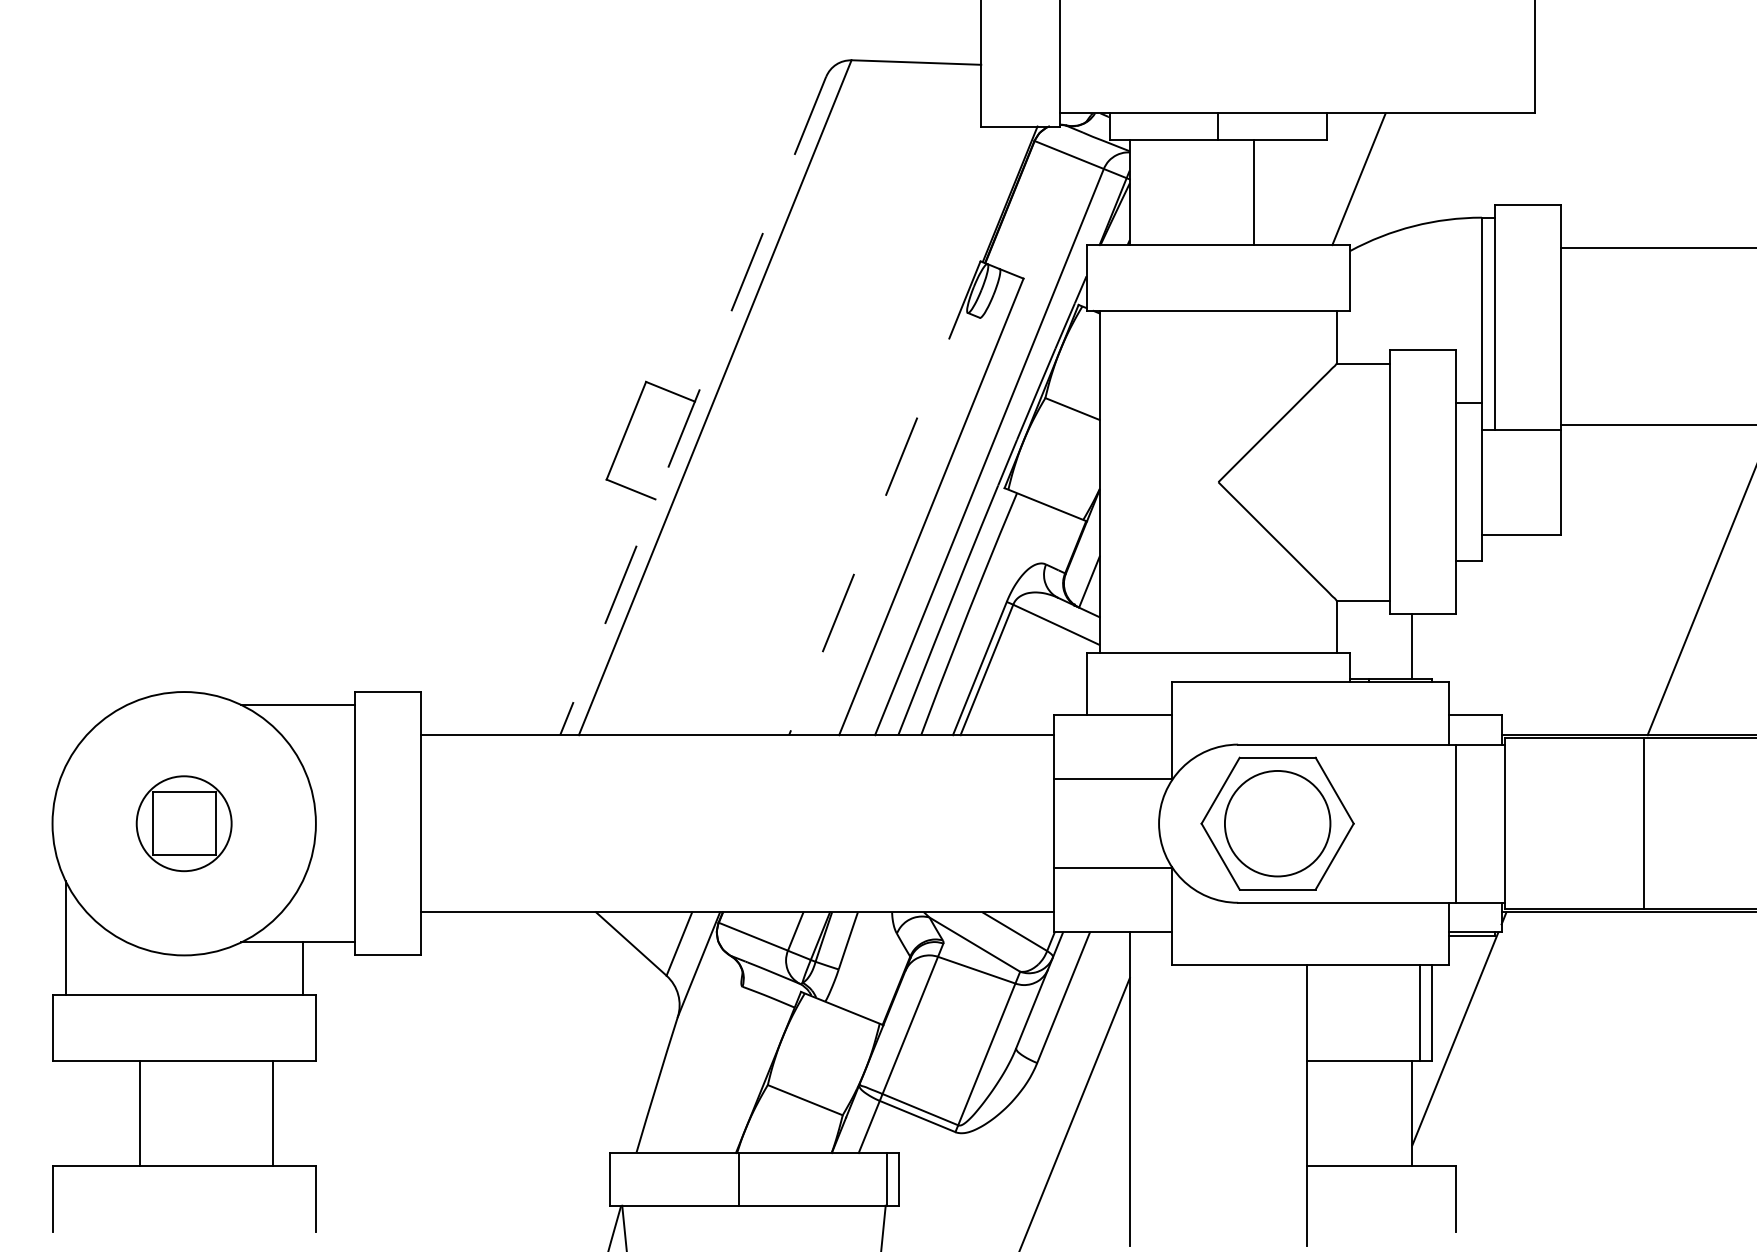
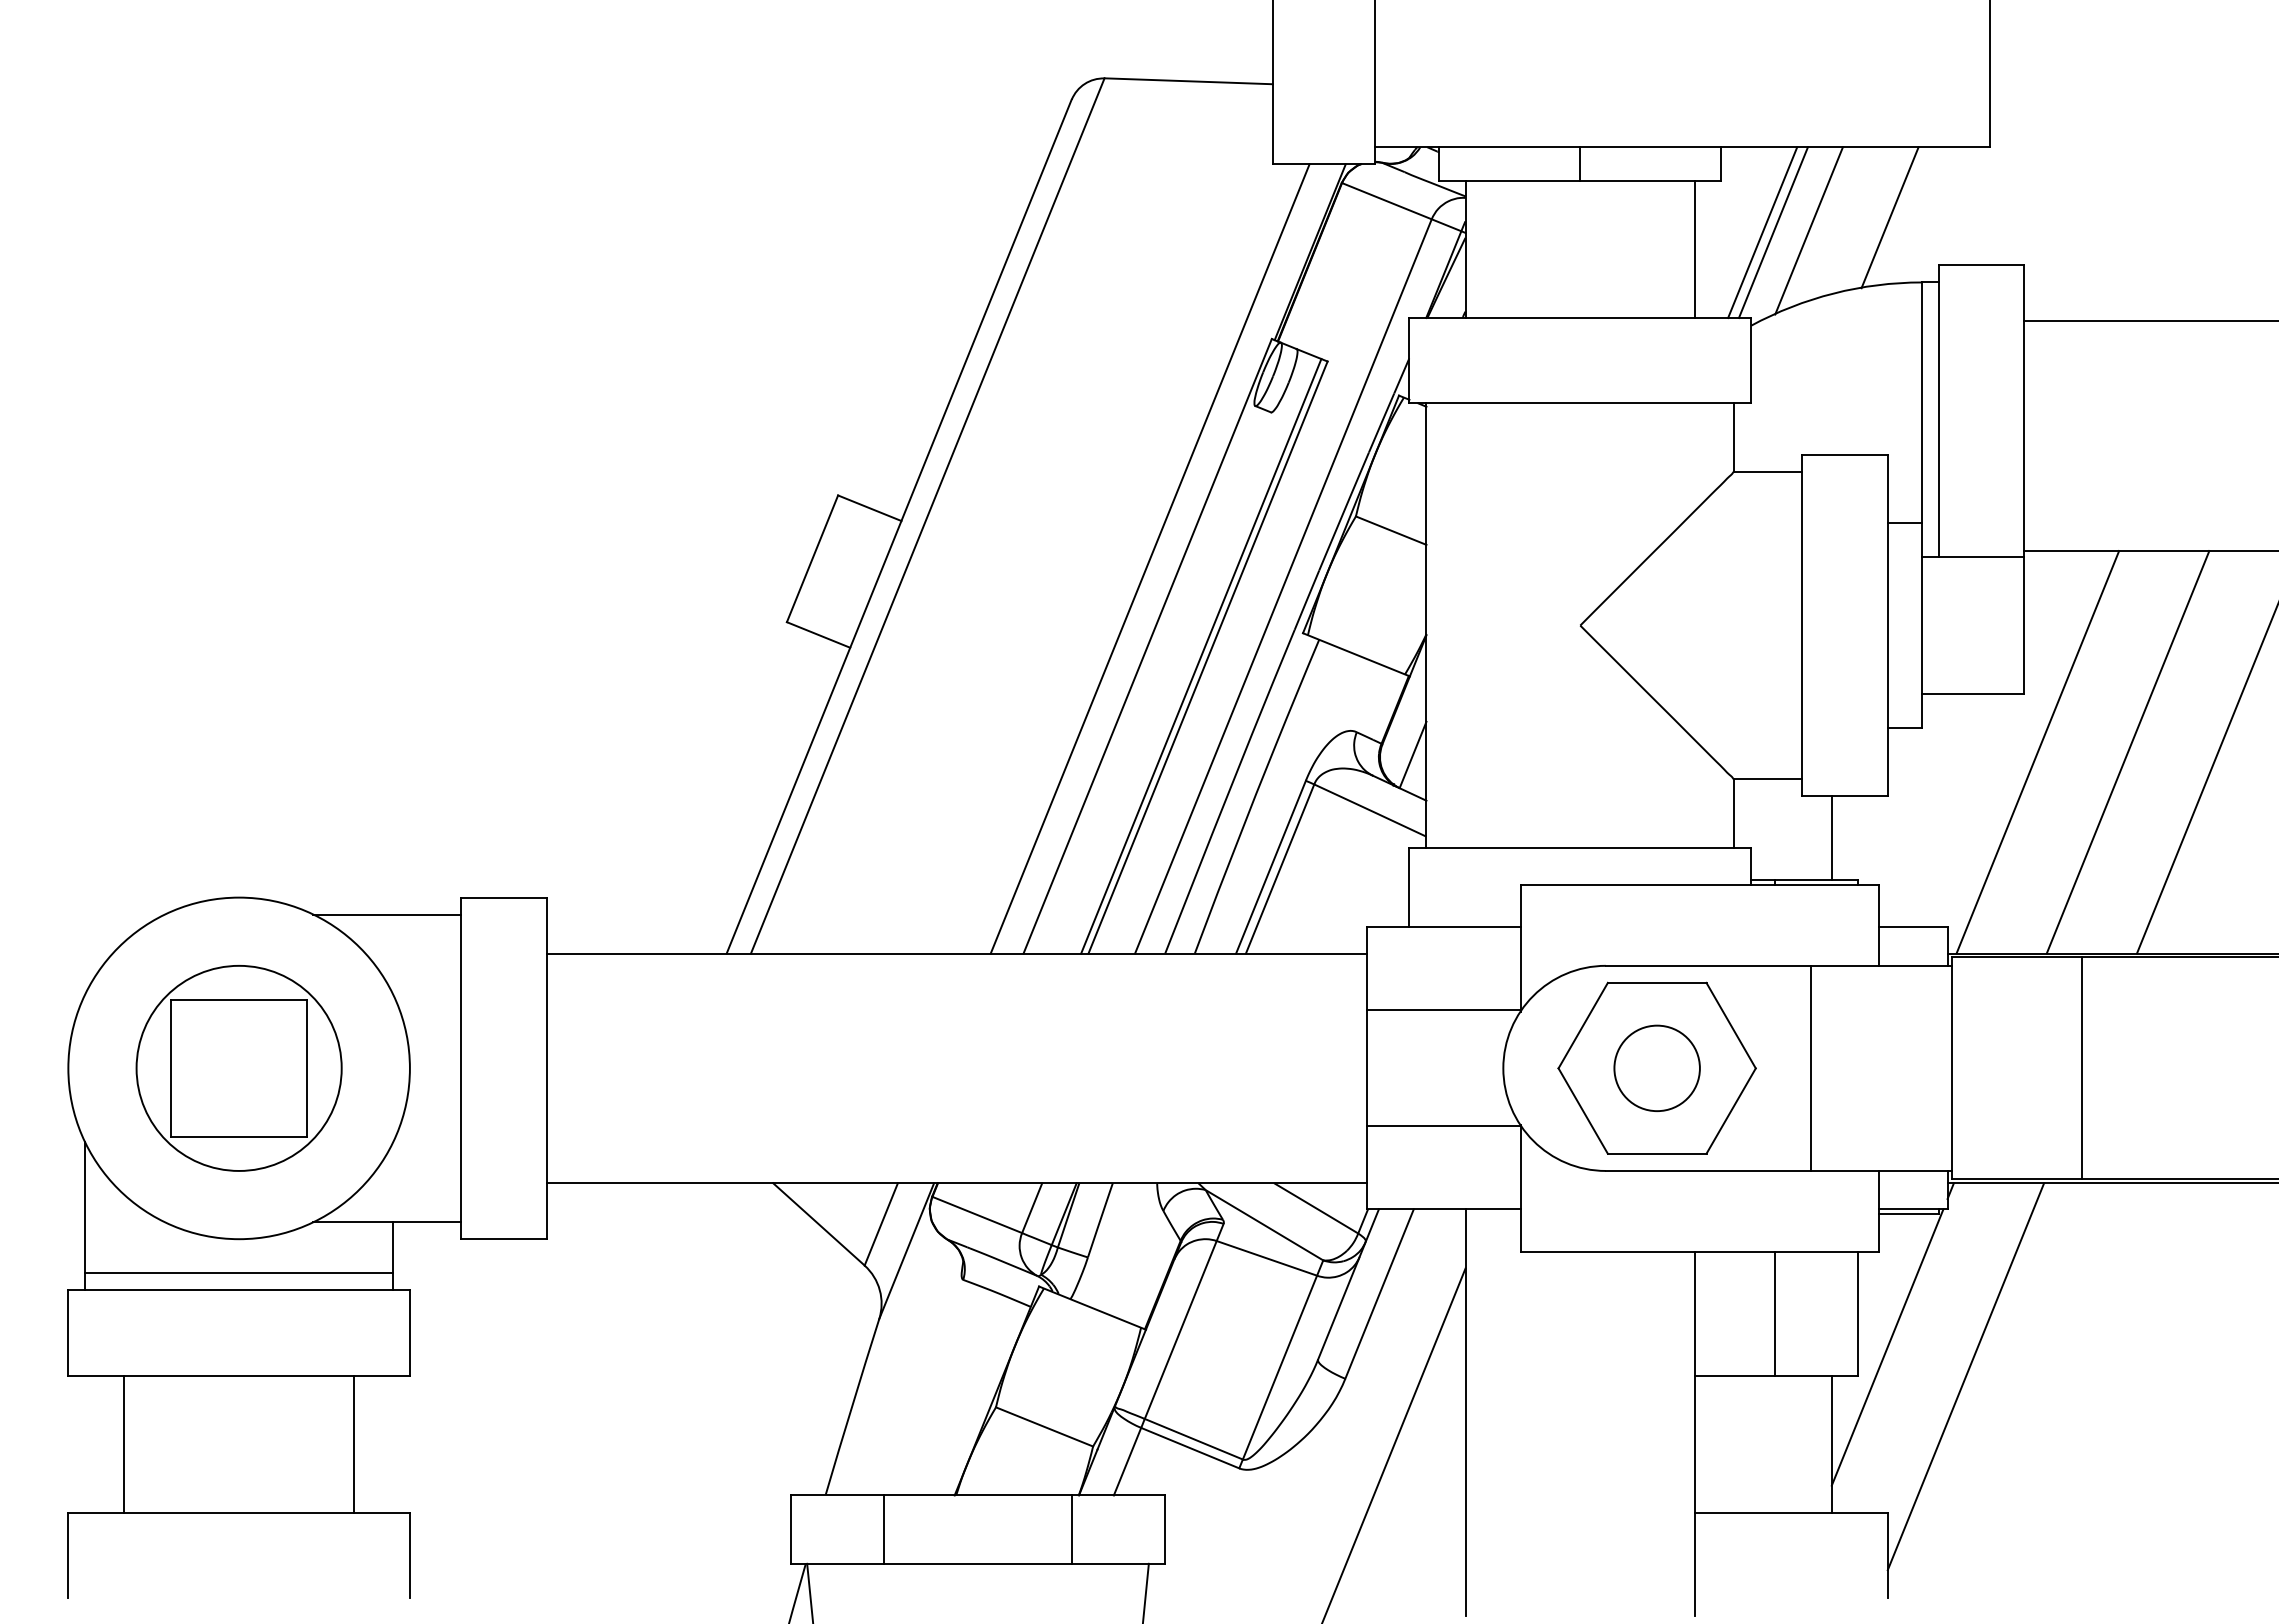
line: (1456, 167) -> (1889, 217), added
line: (1394, 177) -> (1808, 230), added
line: (1366, 179) -> (1772, 232), added
line: (1254, 192) -> (1695, 249), moved
line: (692, 406) -> (898, 527), dashed -> solid
line: (886, 430) -> (1149, 558), added
line: (884, 498) -> (1147, 646), dashed -> solid
line: (926, 506) -> (1201, 656), added
line: (1570, 580) -> (2037, 752), added
line: (1640, 580) -> (2127, 752), added
part: (183, 823) -> (238, 1068), size x1.67
circle: (1277, 823) -> (1656, 1068), size x0.62
line: (1456, 823) -> (1810, 1067), moved
line: (1644, 823) -> (2082, 1068), moved
line: (183, 981) -> (238, 1273), added
line: (1419, 1012) -> (1775, 1313), moved
line: (1515, 1061) -> (1965, 1376), added
line: (140, 1112) -> (124, 1443), moved
line: (738, 1179) -> (884, 1529), moved
line: (886, 1179) -> (1071, 1529), moved

